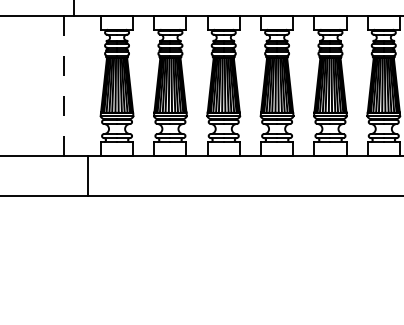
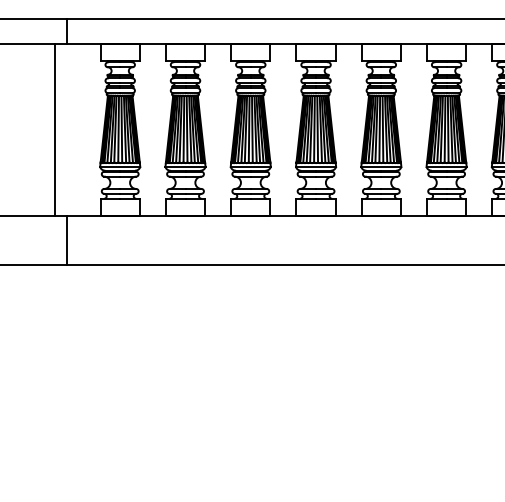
line: (63, 85) -> (54, 129), dashed -> solid
line: (87, 176) -> (67, 240), moved

